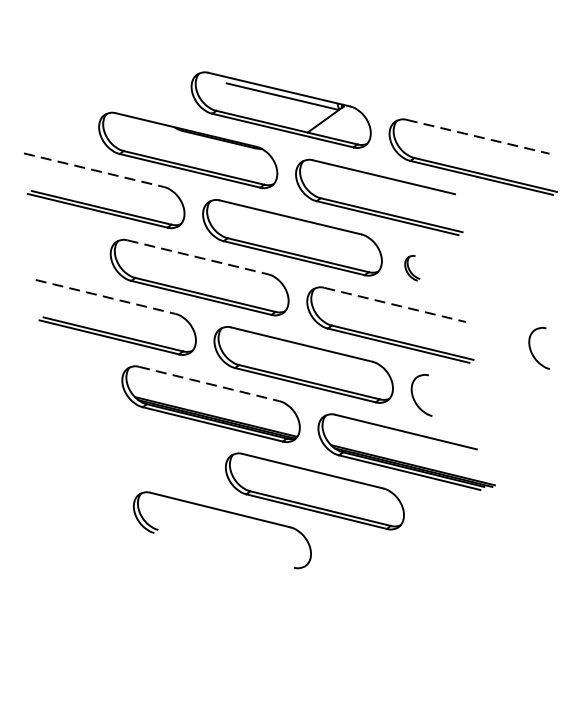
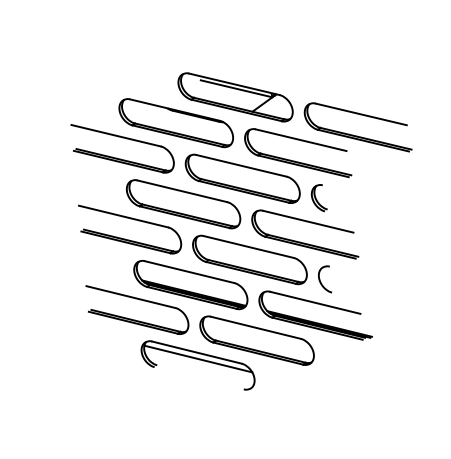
line: (478, 136) -> (361, 114), dashed -> solid
line: (94, 169) -> (116, 135), dashed -> solid
line: (197, 257) -> (182, 191), dashed -> solid
part: (411, 268) -> (318, 198), size x1.67
line: (105, 296) -> (123, 216), dashed -> solid
line: (395, 304) -> (308, 221), dashed -> solid
curve: (533, 351) -> (396, 251), removed
line: (208, 384) -> (189, 272), dashed -> solid
part: (130, 428) -> (139, 300), added
line: (223, 519) -> (198, 358), added

